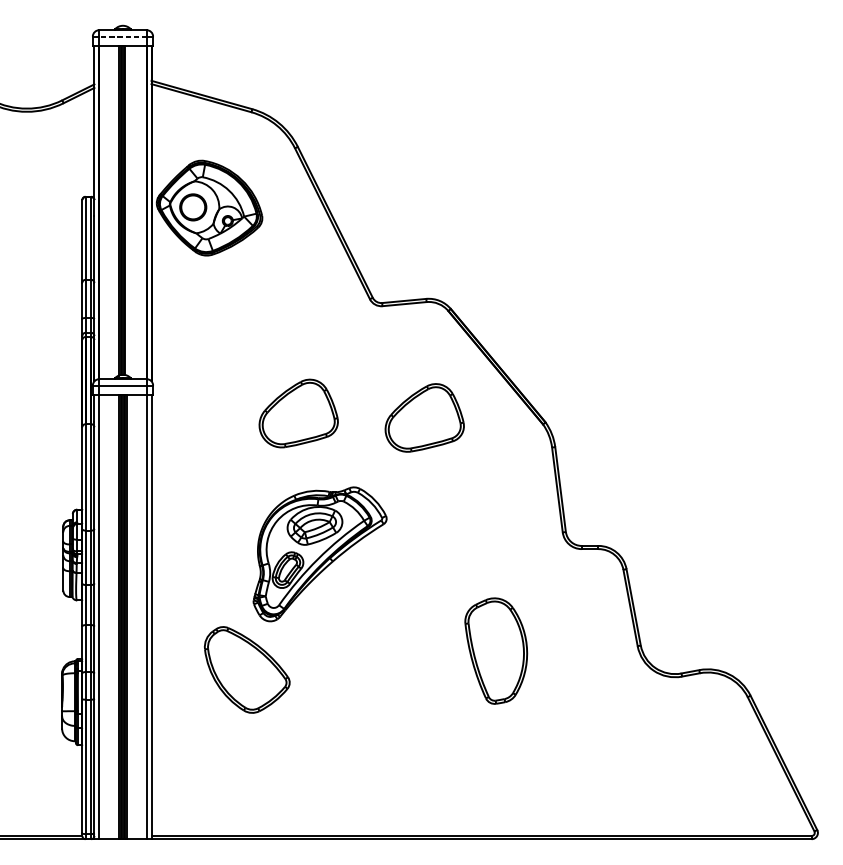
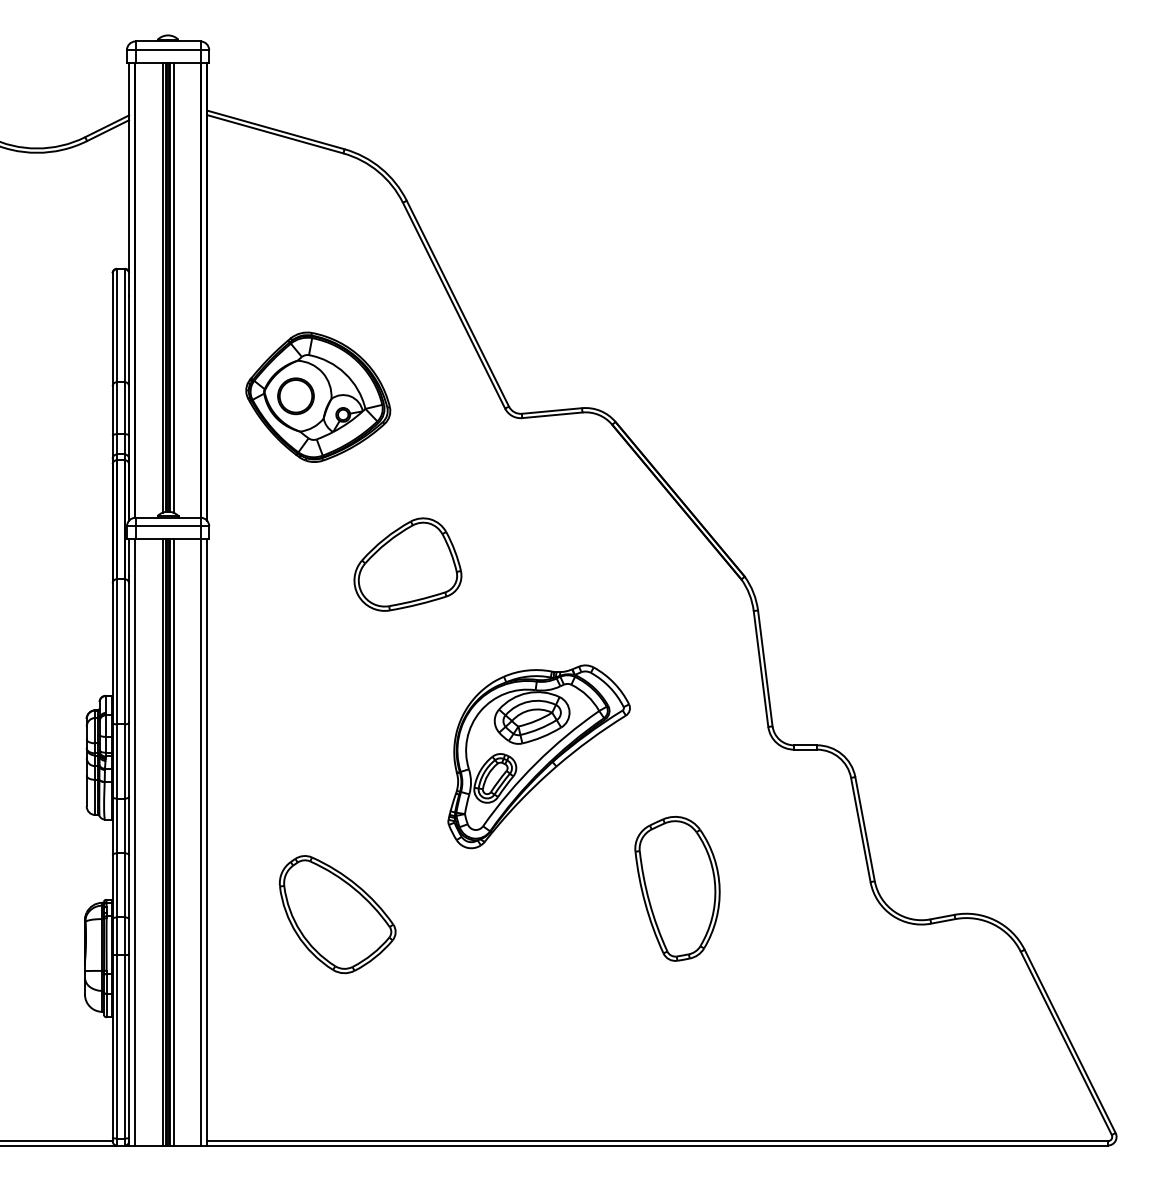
line: (122, 36) -> (167, 50), dashed -> solid
part: (209, 207) -> (318, 396), moved
line: (126, 210) -> (173, 287), added
part: (424, 417) -> (579, 570), removed
part: (319, 554) -> (538, 756), moved

